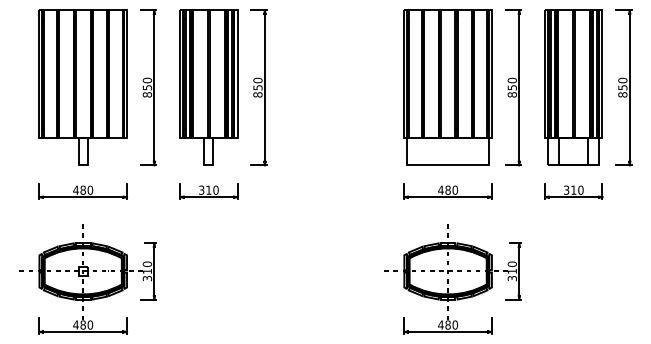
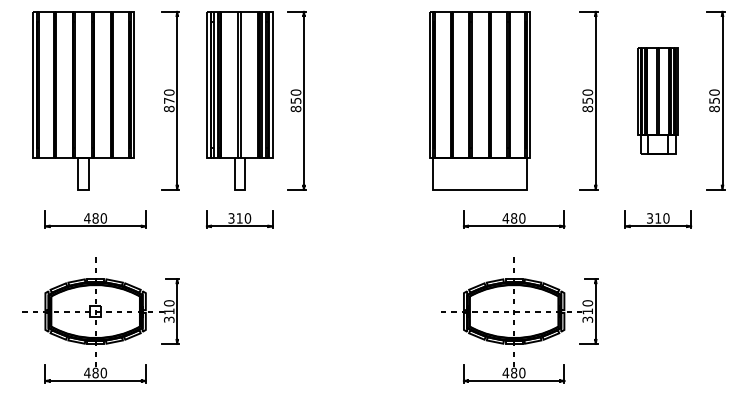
part: (83, 87) -> (83, 100), moved
text: (147, 87) -> (169, 100), 850 -> 870
part: (447, 87) -> (479, 100), moved
part: (573, 87) -> (657, 100), size x0.6

